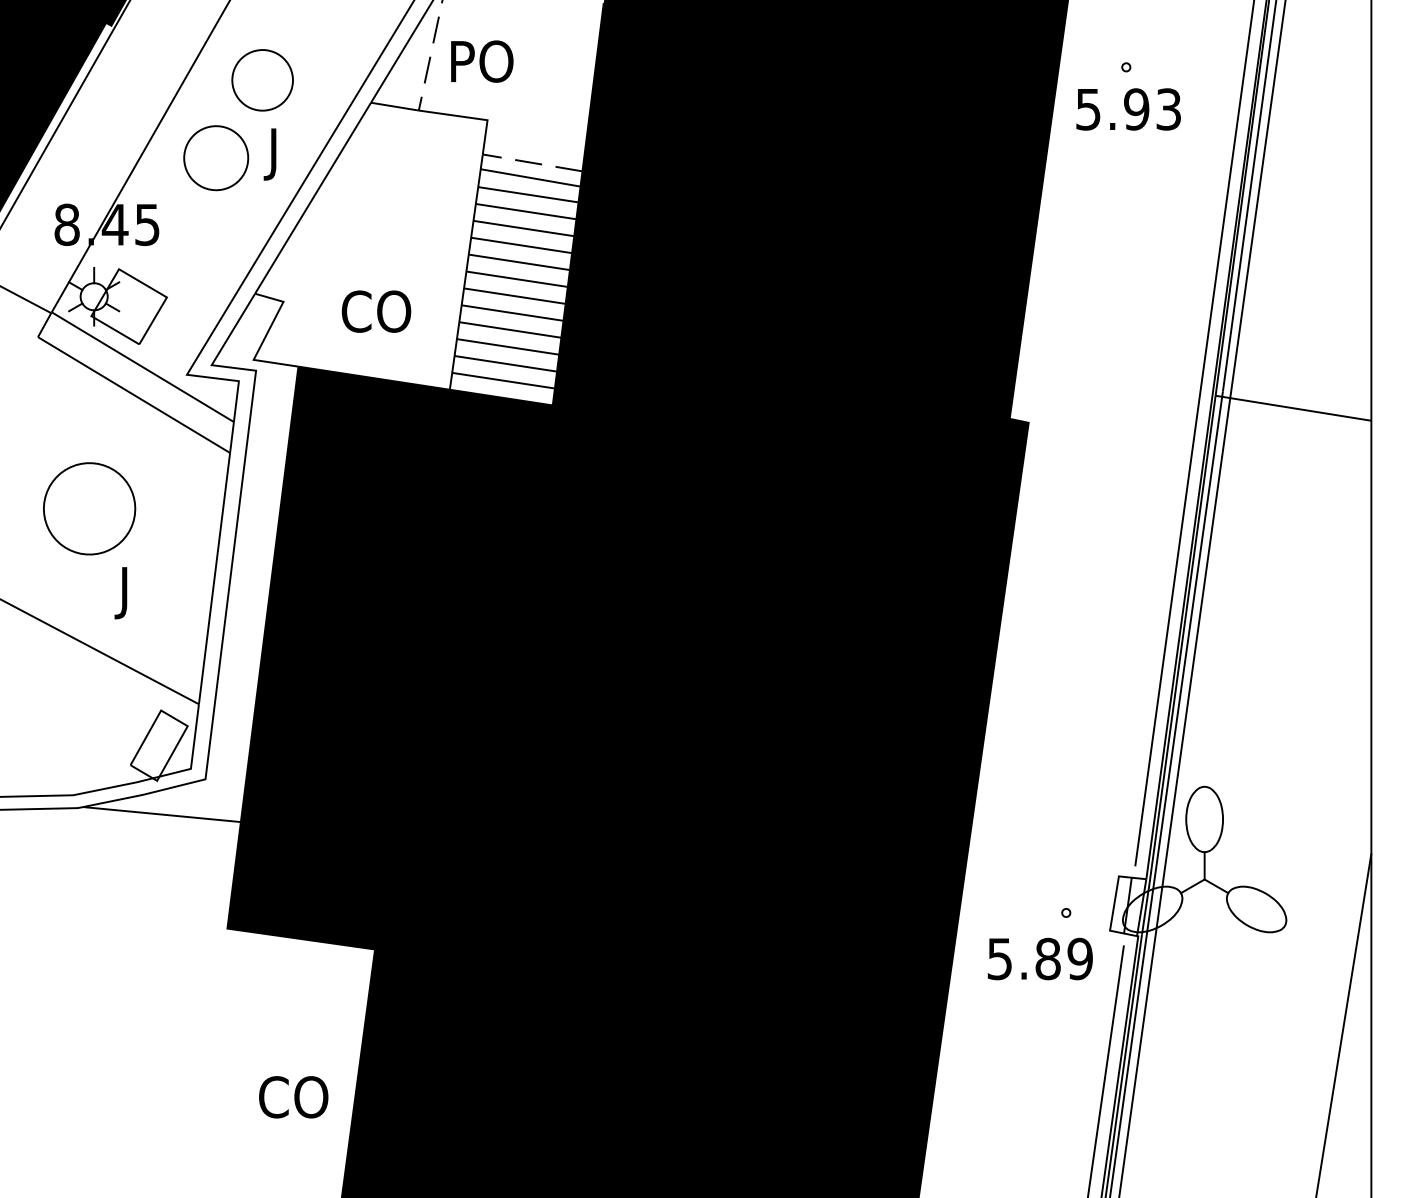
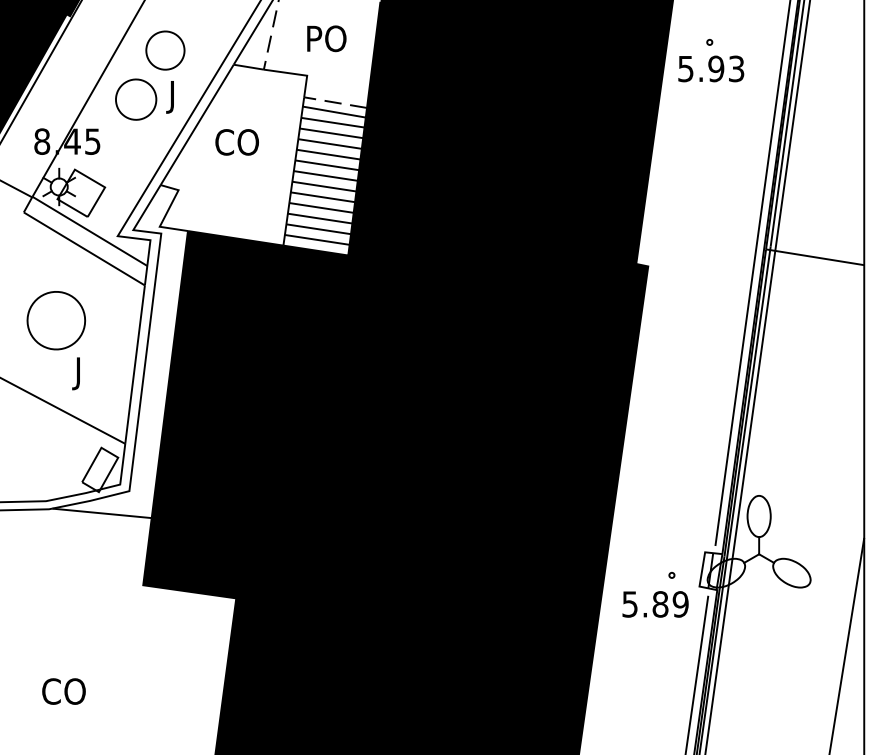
text: (481, 61) -> (326, 38), moved
text: (375, 311) -> (236, 142), moved
text: (292, 1097) -> (63, 691), moved

